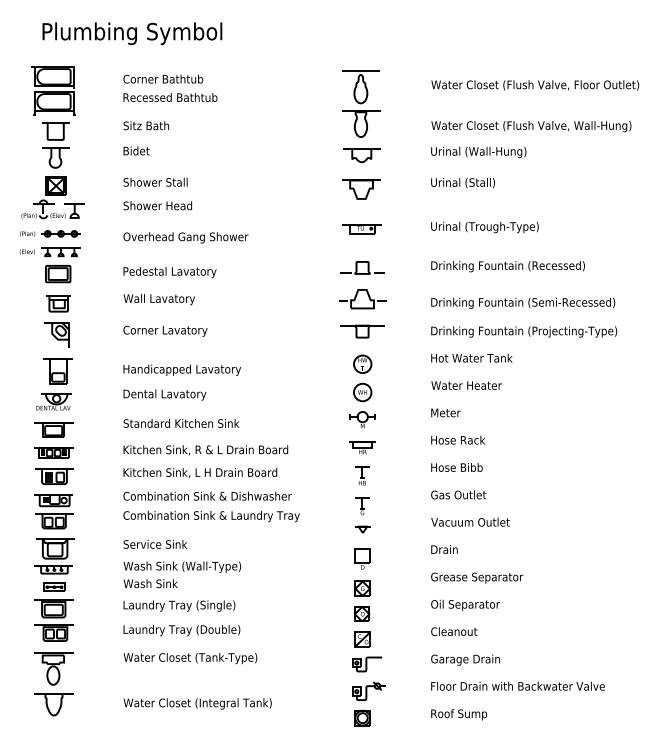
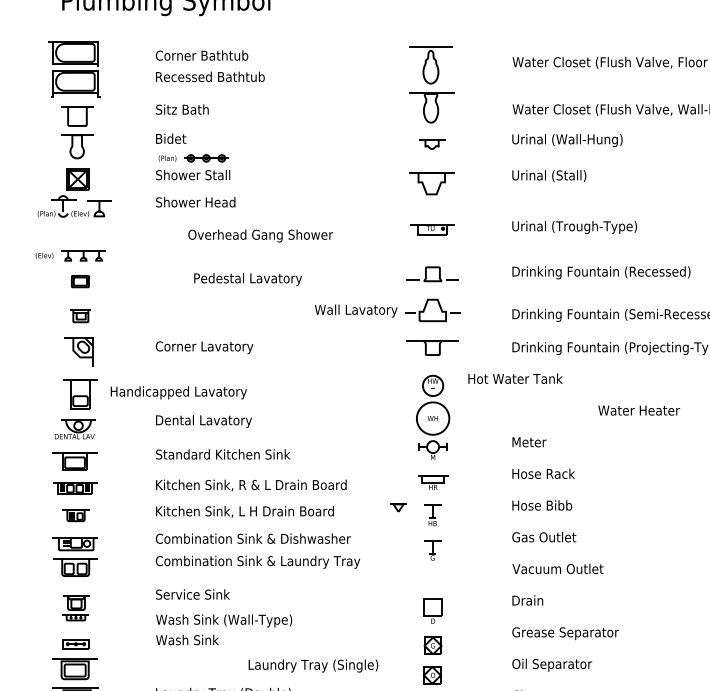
part: (361, 155) -> (431, 144), size x0.6
part: (50, 233) -> (194, 157), moved
text: (185, 237) -> (260, 235), moved
text: (169, 271) -> (247, 278), moved
part: (58, 274) -> (80, 281), size x0.6
text: (158, 299) -> (355, 310), moved
part: (58, 303) -> (80, 315), size x0.7
text: (471, 357) -> (515, 378), moved
text: (181, 369) -> (177, 391), moved
text: (466, 385) -> (639, 410), moved
circle: (362, 392) -> (432, 418), size x1.6
part: (54, 476) -> (76, 515), size x0.6
part: (362, 529) -> (398, 507), moved
part: (54, 556) -> (76, 608), size x0.6
text: (179, 605) -> (313, 665), moved

